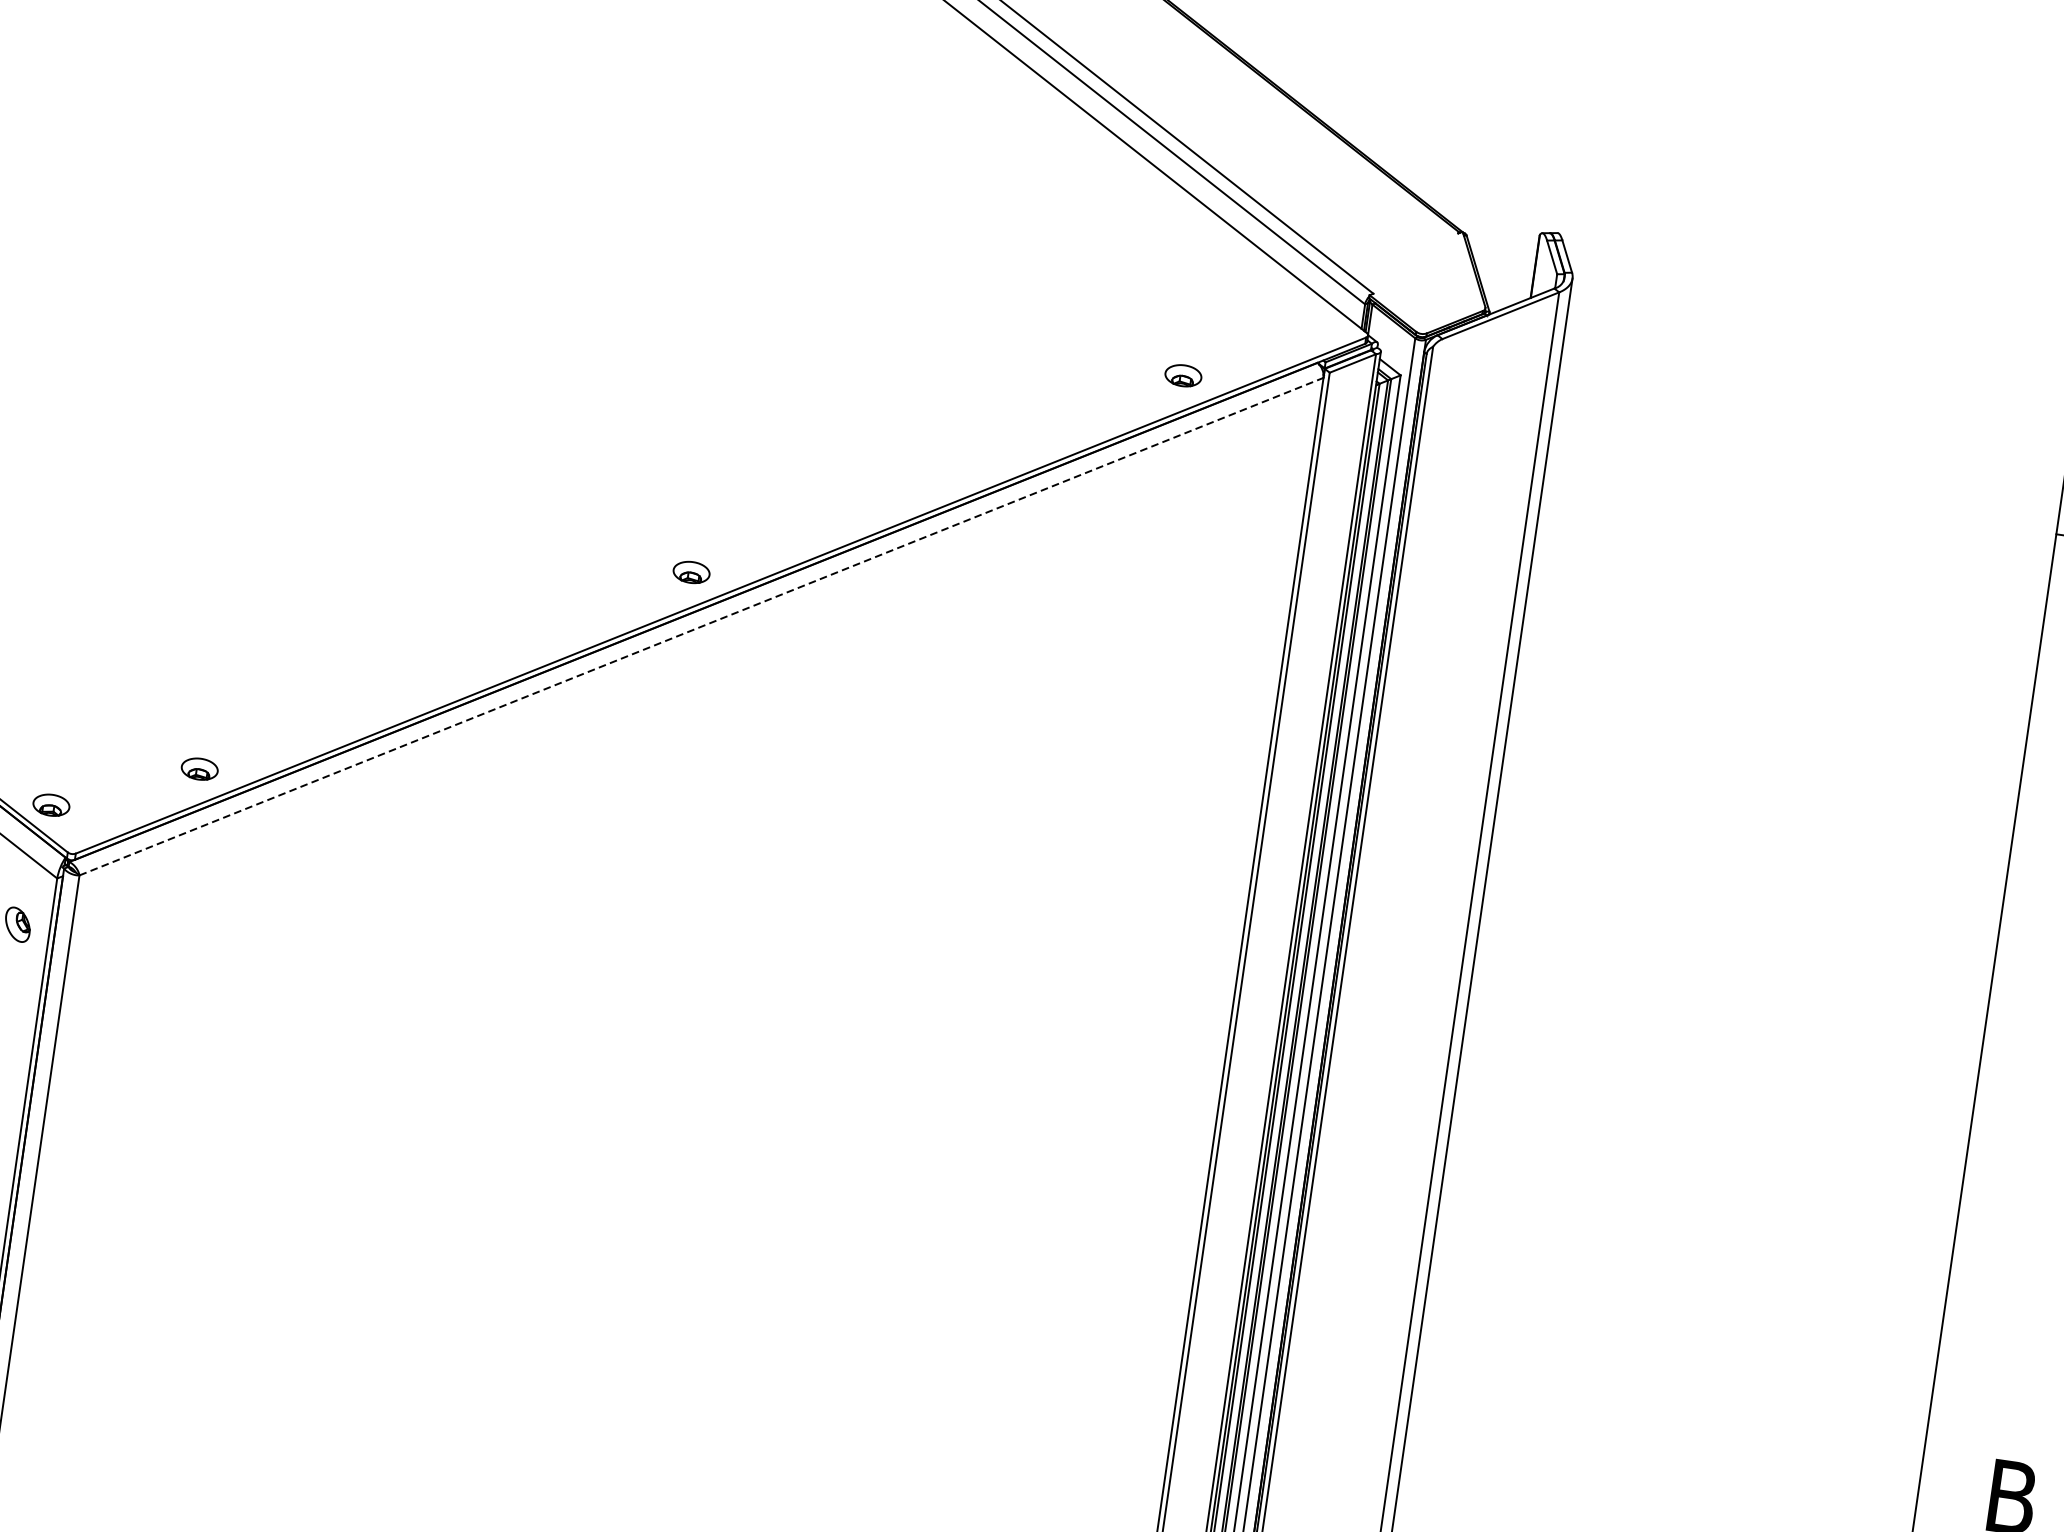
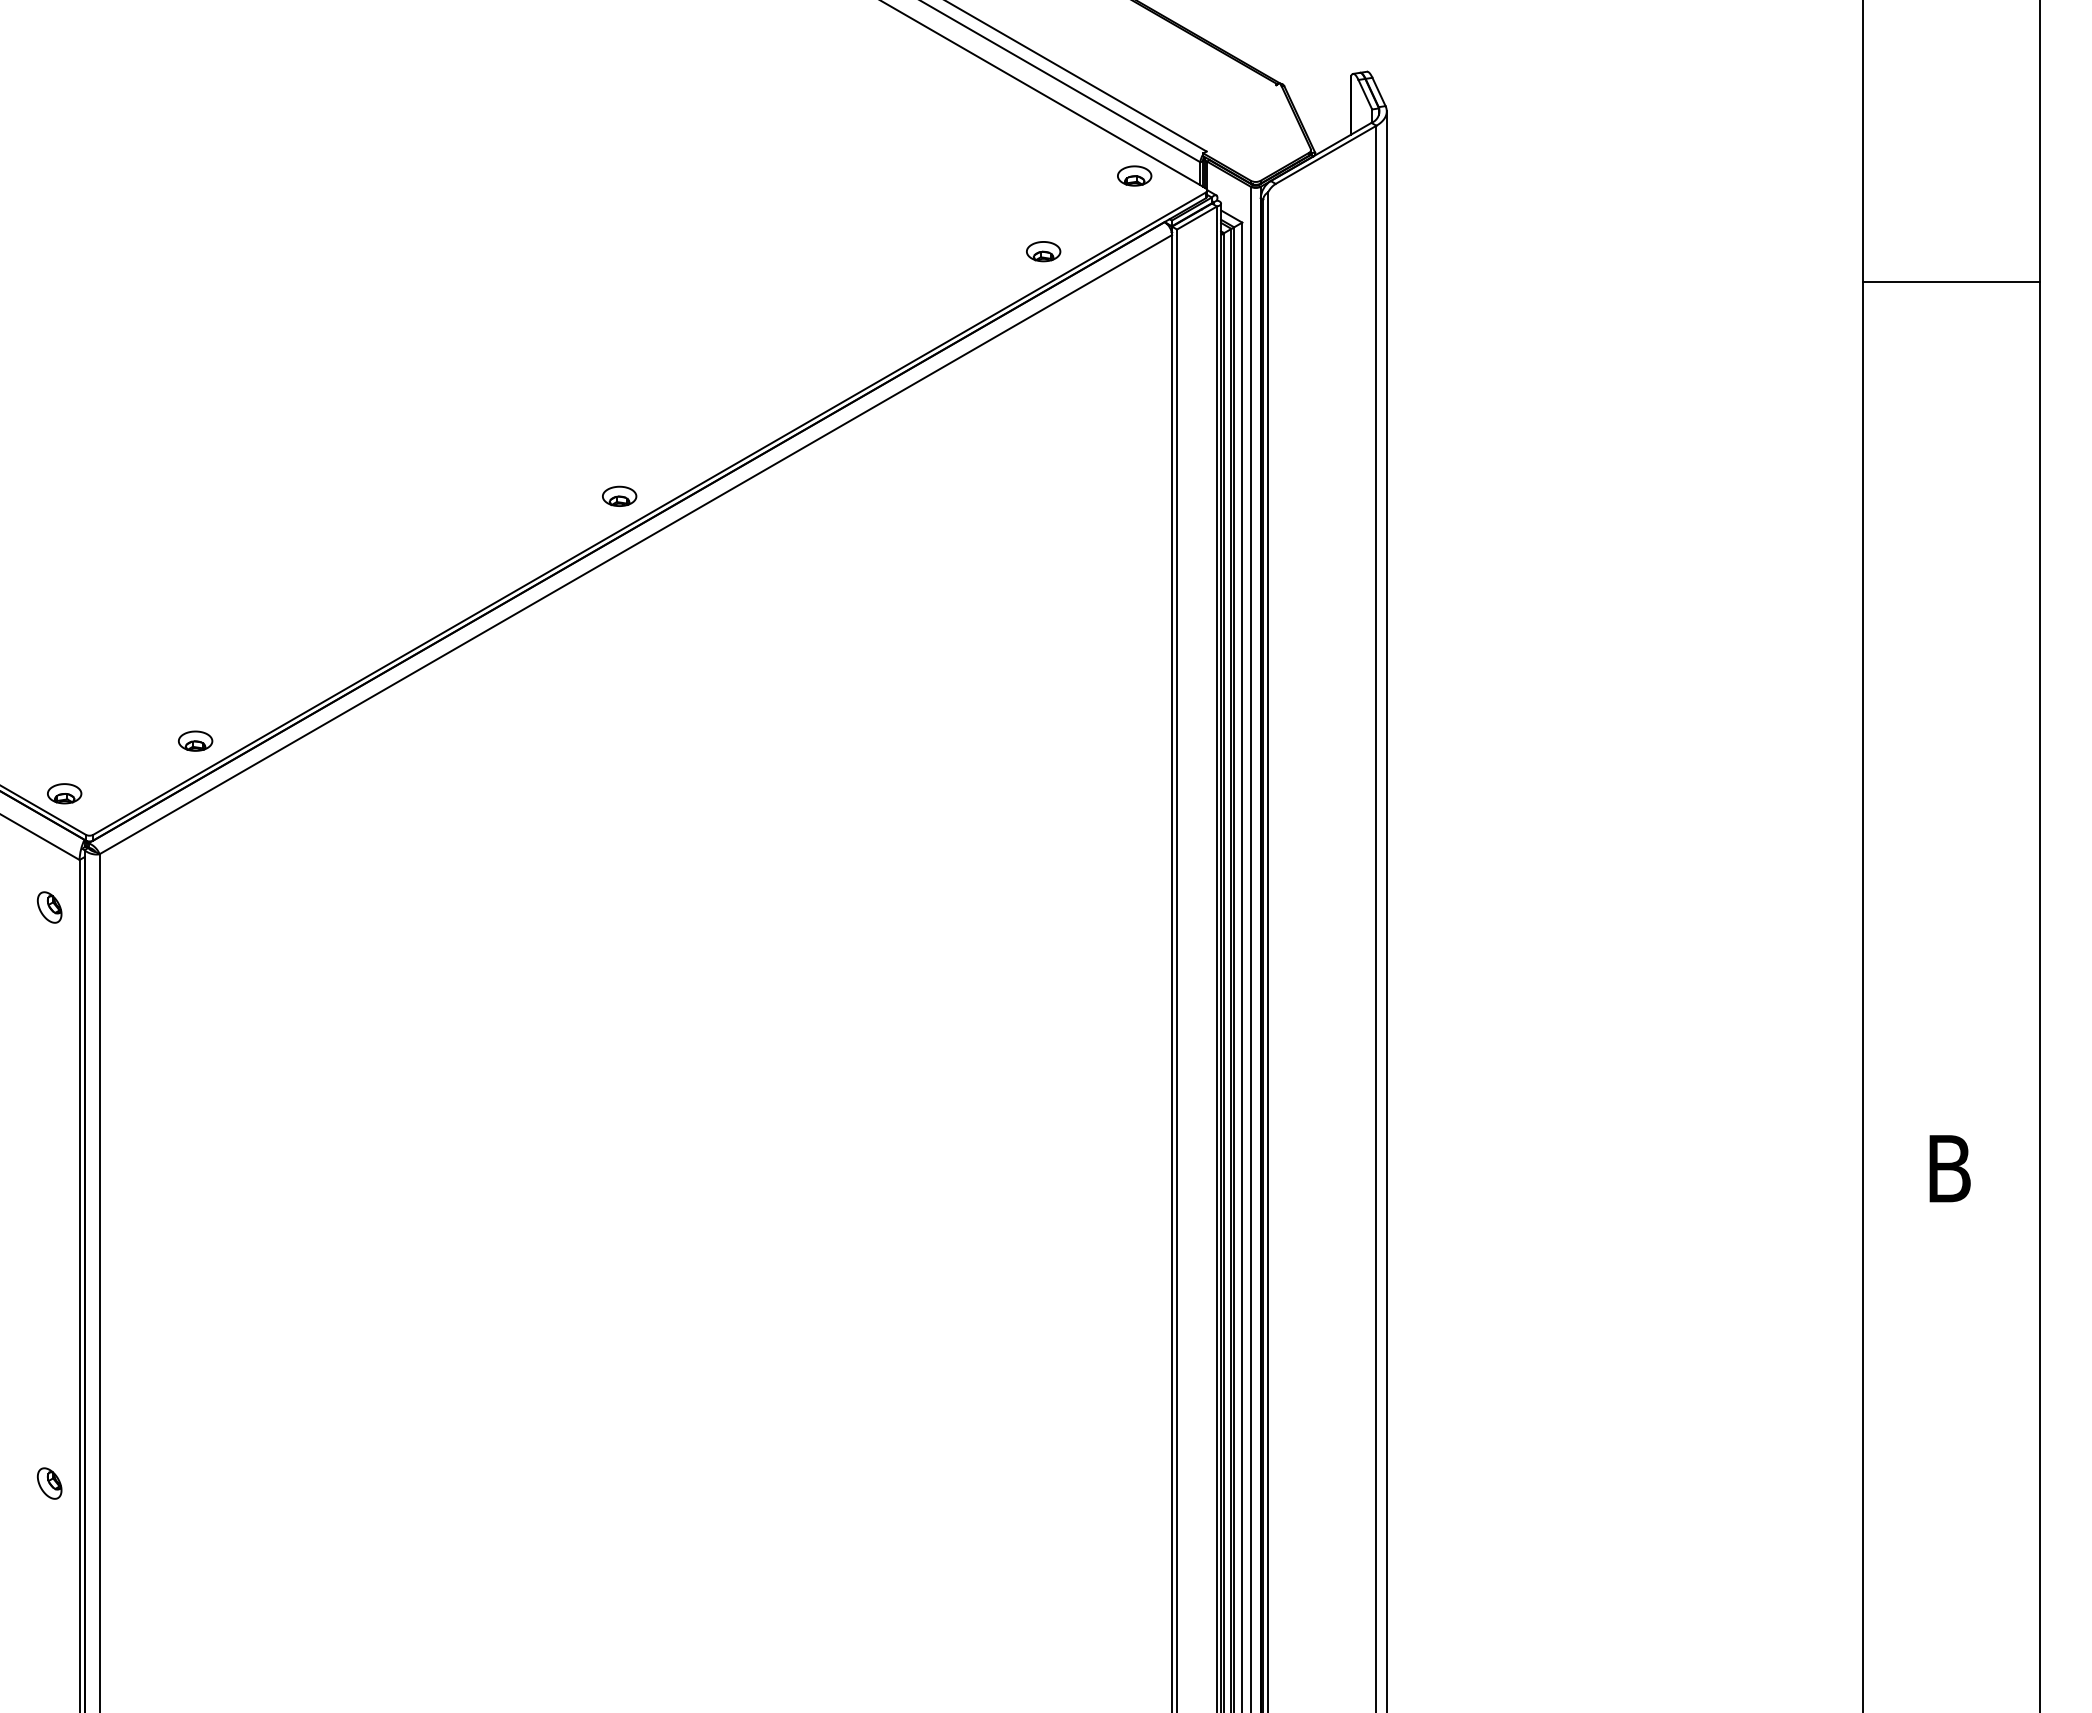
part: (1292, 308) -> (1134, 175), added
line: (702, 626) -> (636, 544), dashed -> solid

